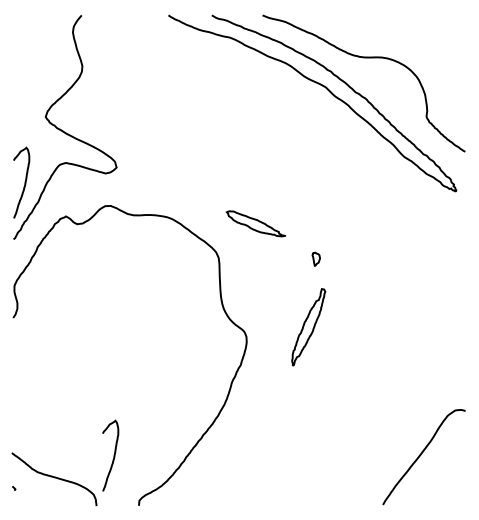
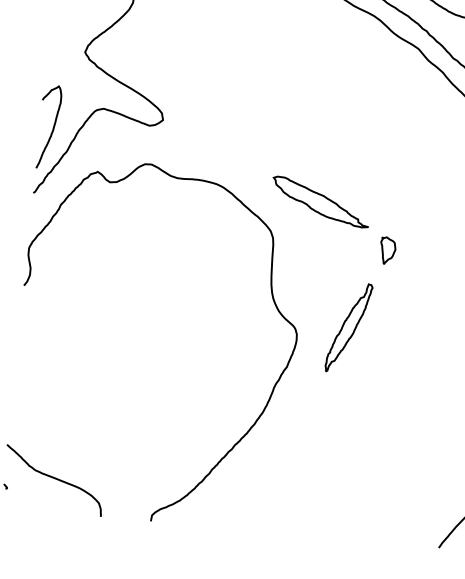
part: (255, 223) -> (320, 201), size x1.43
part: (316, 259) -> (388, 251), size x1.67
part: (308, 327) -> (348, 328), moved
curve: (113, 455) -> (126, 459), removed

